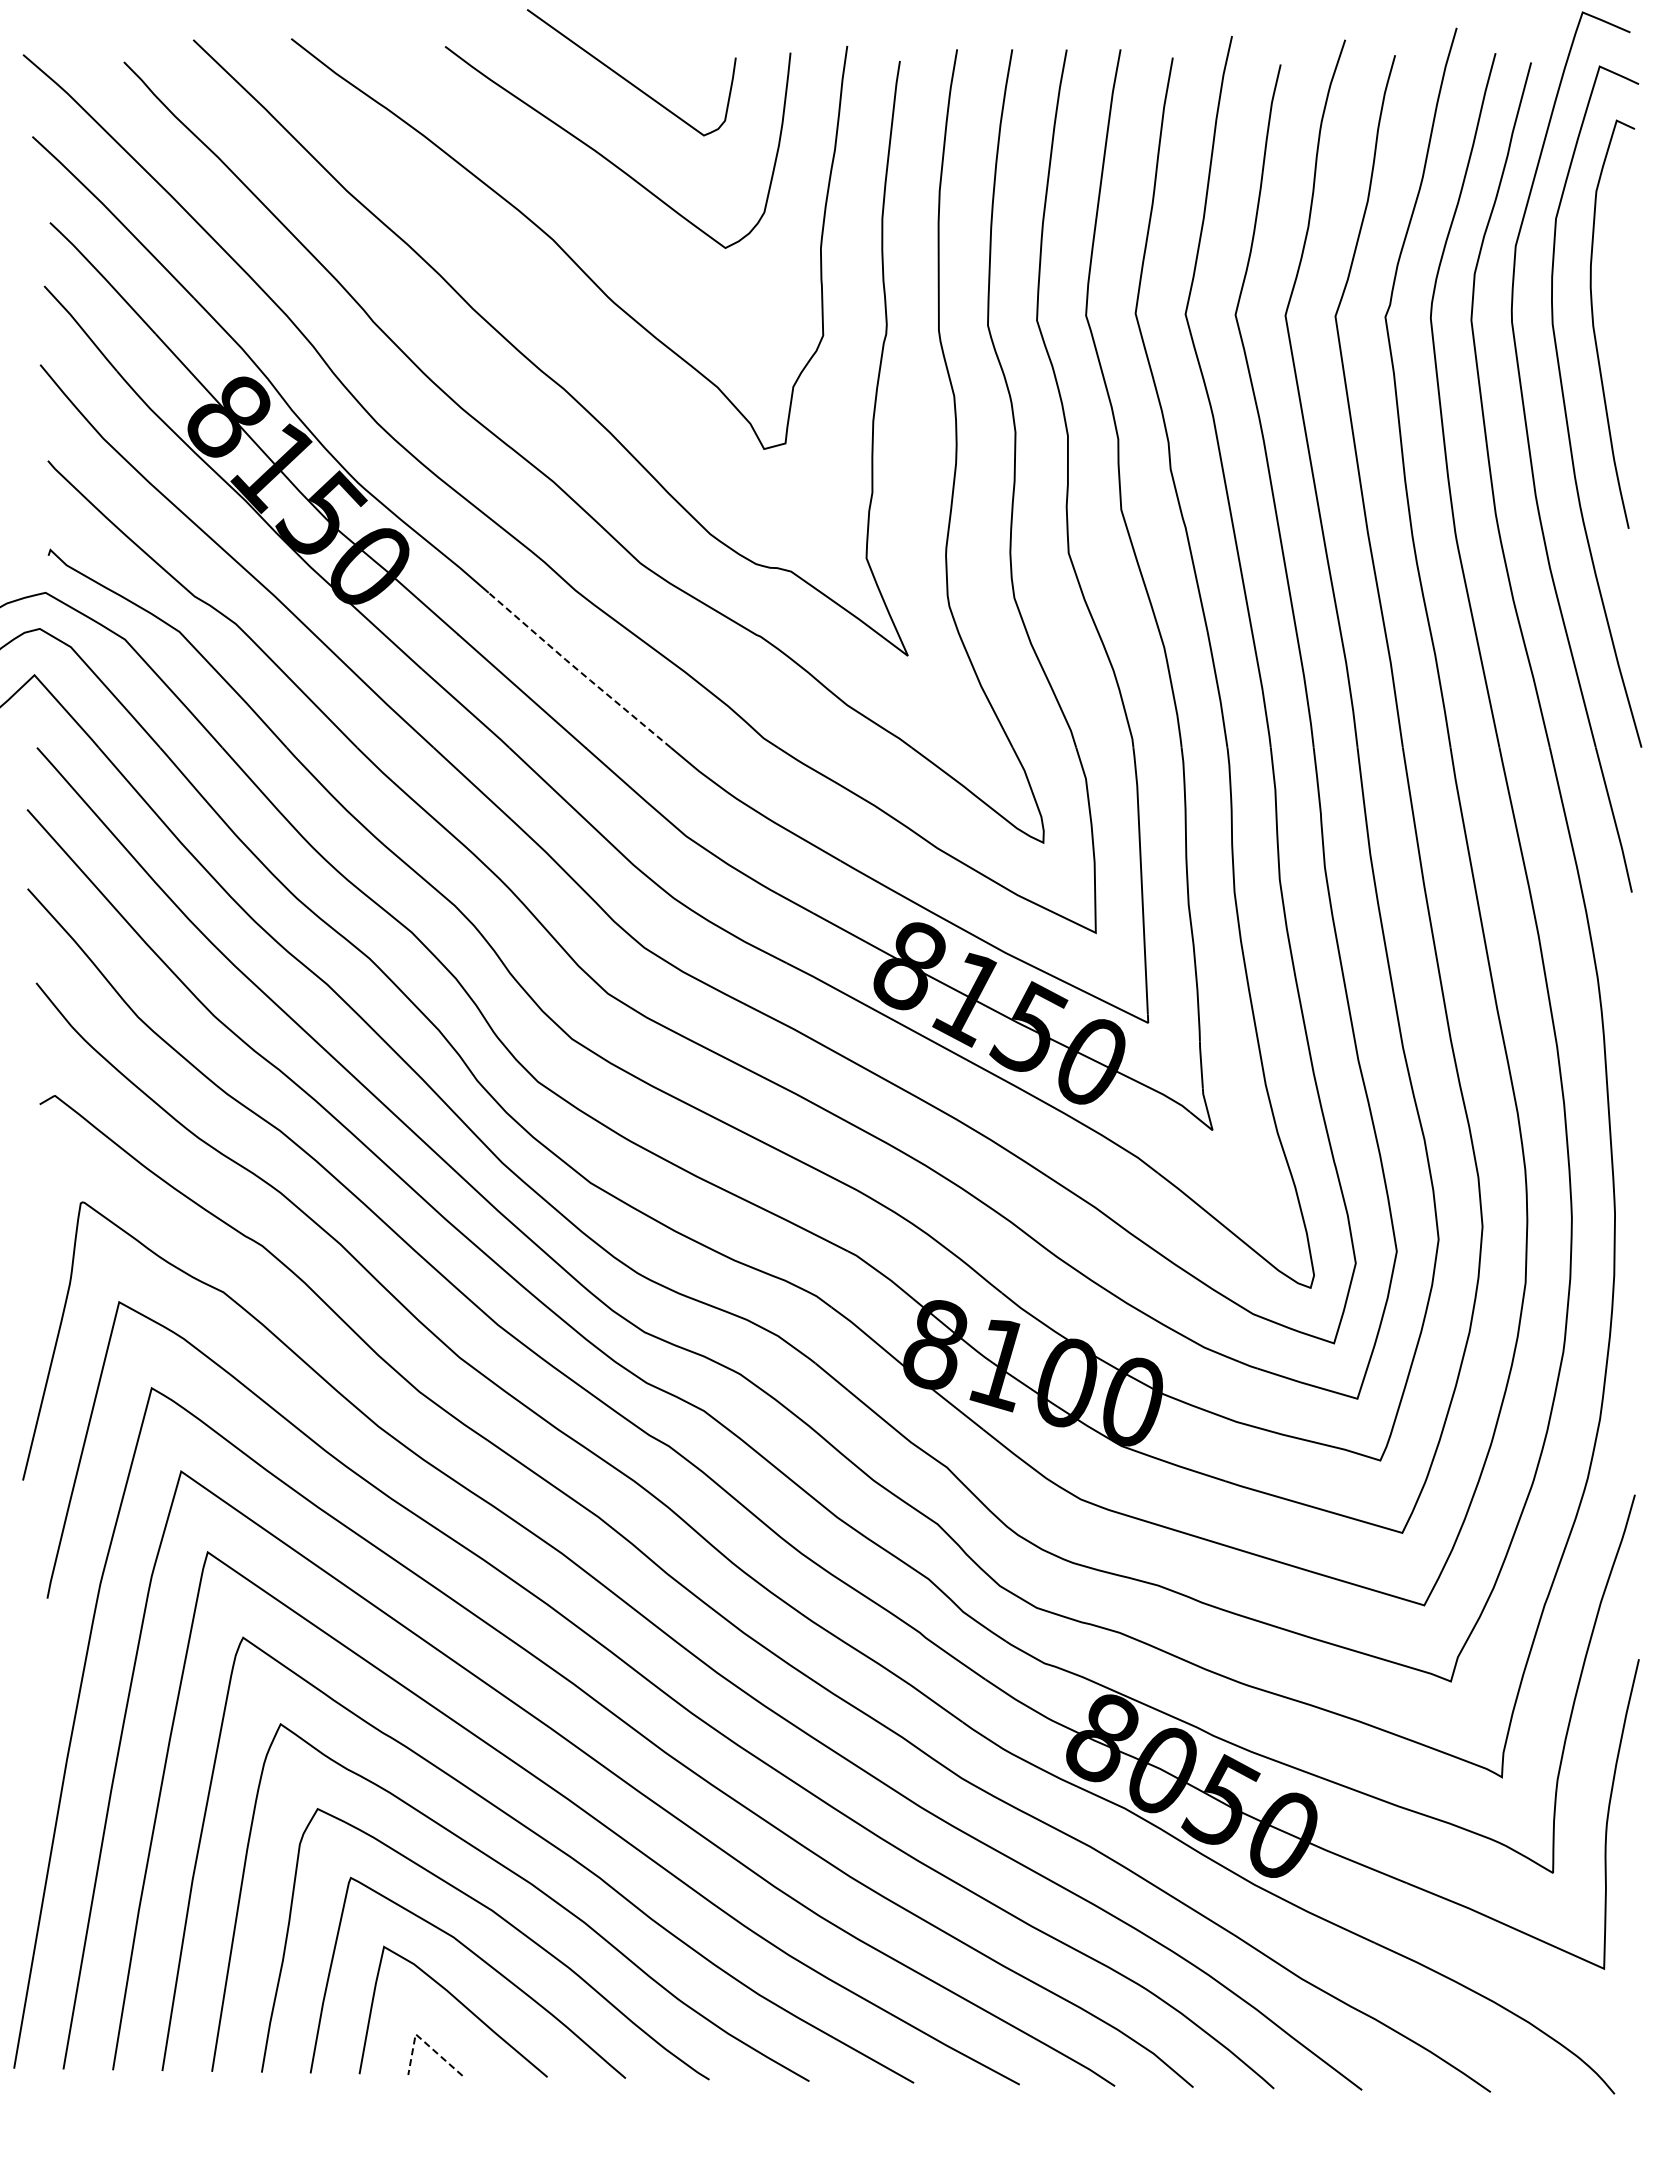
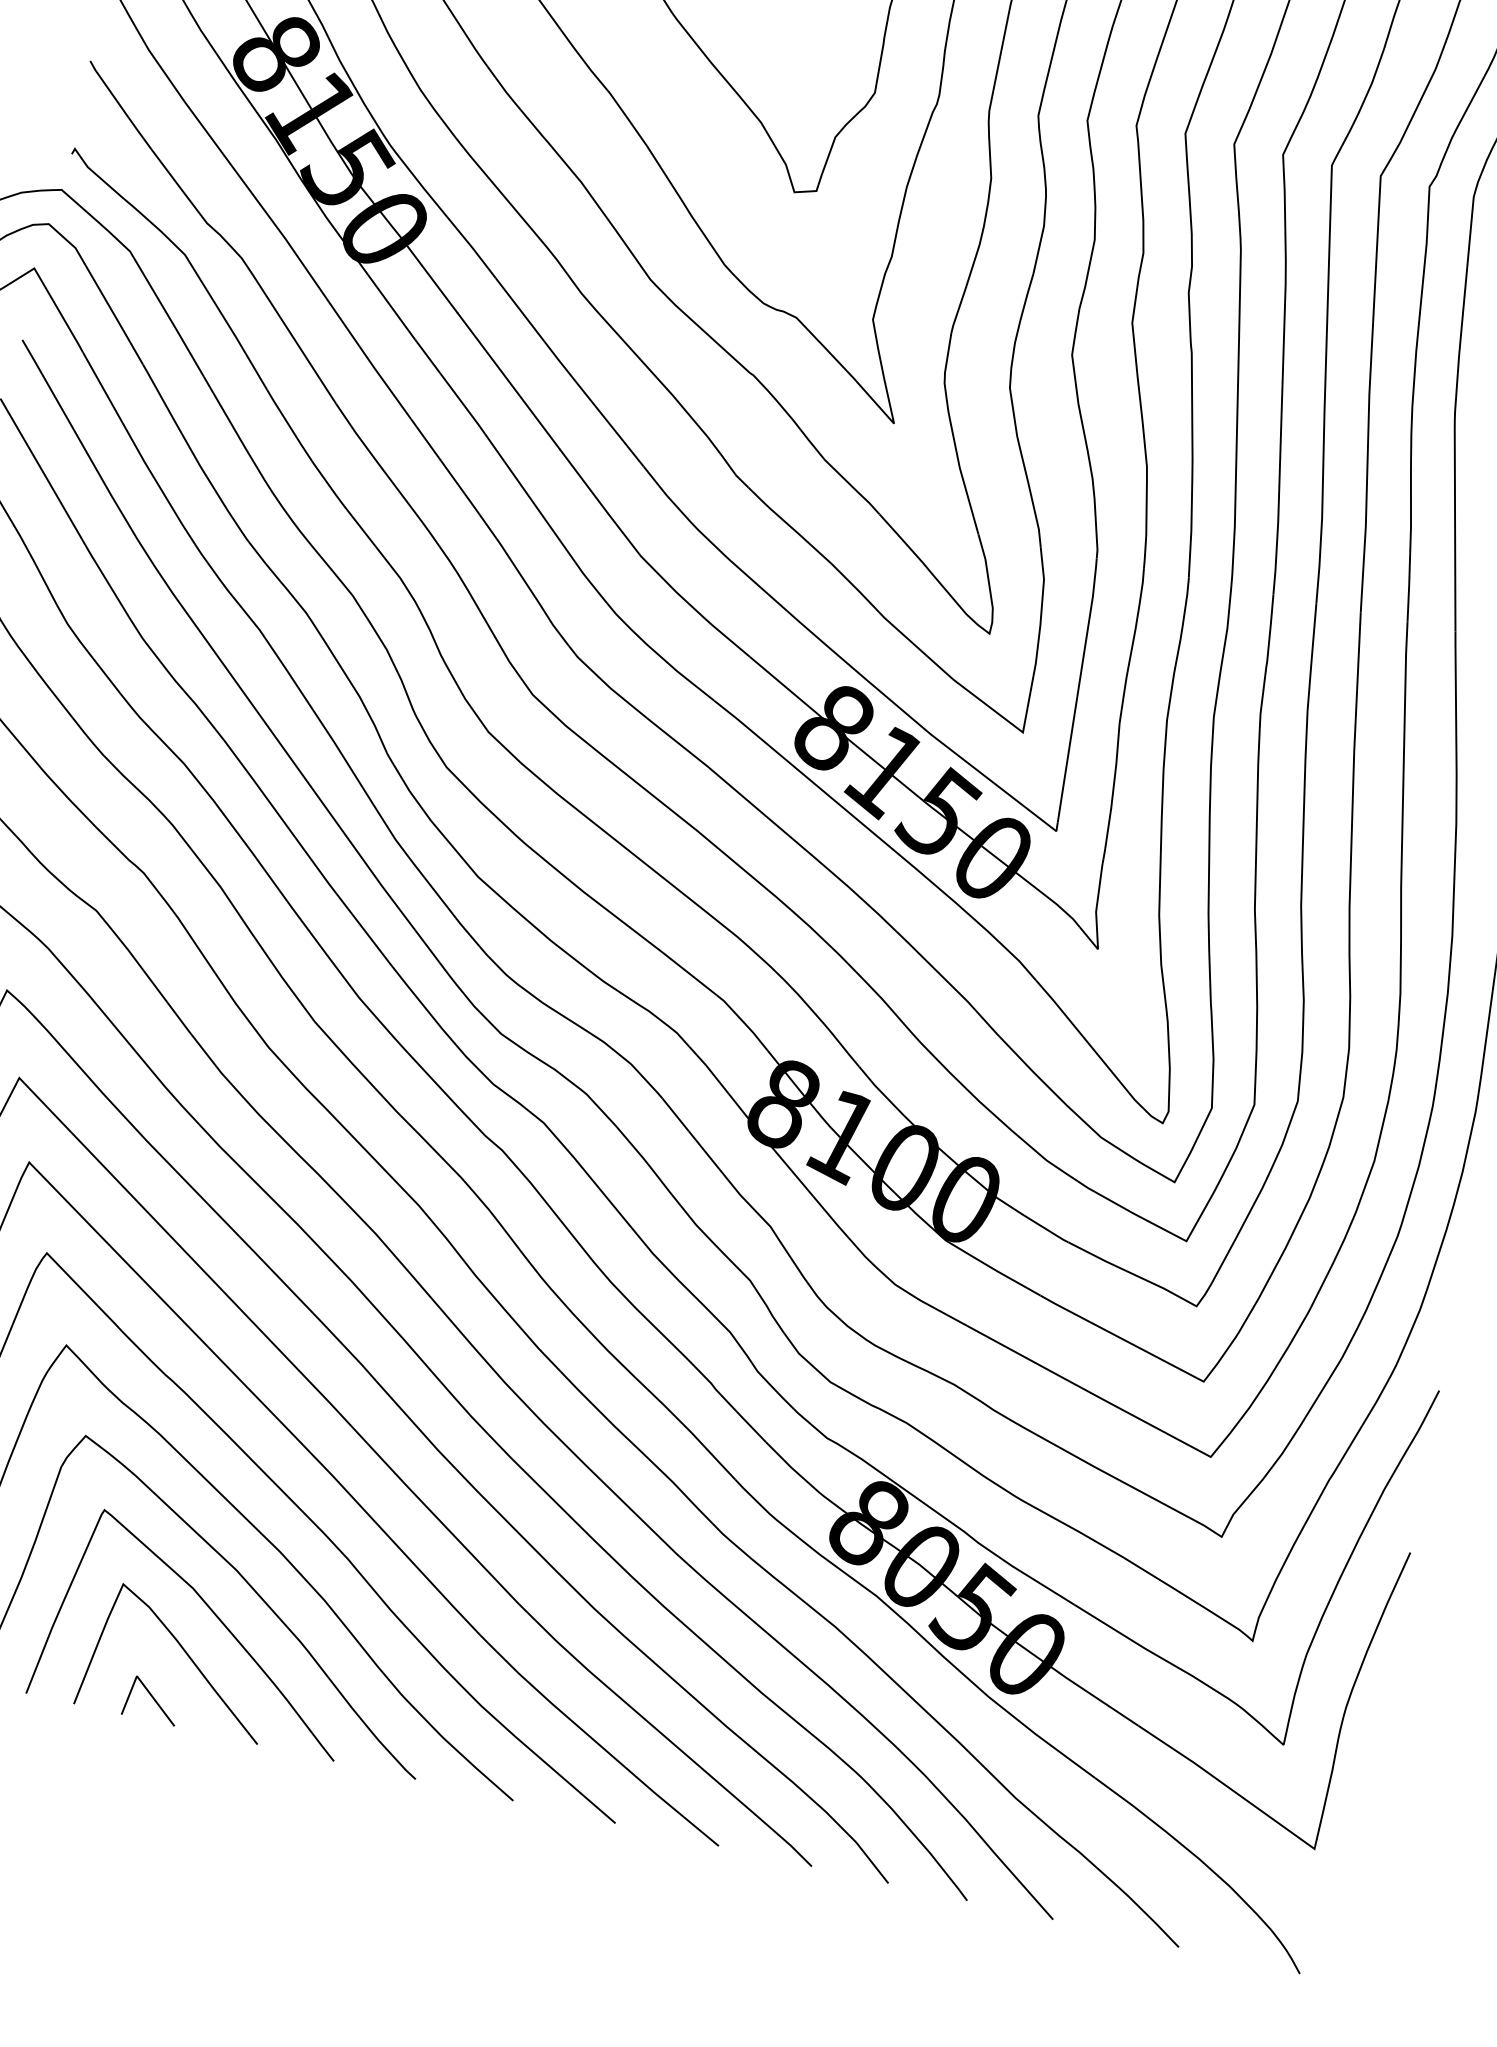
line: (578, 670) -> (568, 372), dashed -> solid
line: (422, 2040) -> (142, 1683), dashed -> solid

